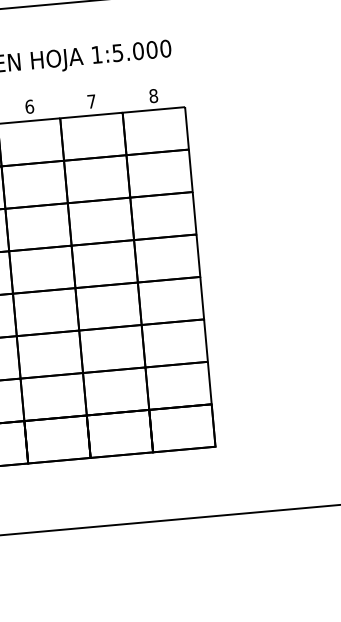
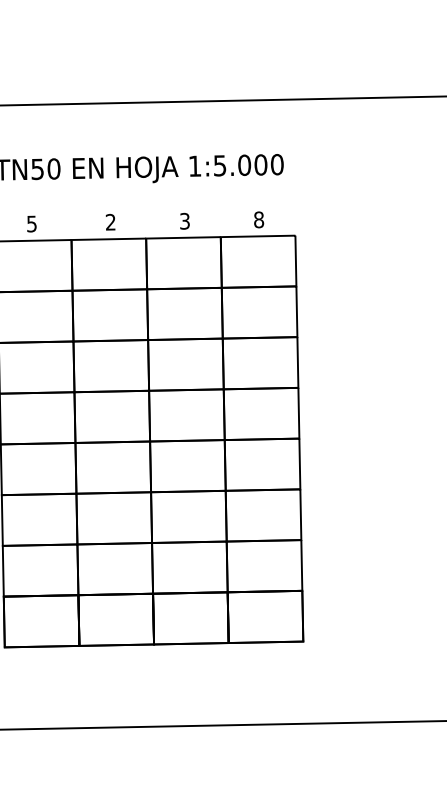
text: (91, 100) -> (184, 220), 7 -> 3
text: (29, 106) -> (110, 221), 6 -> 2

